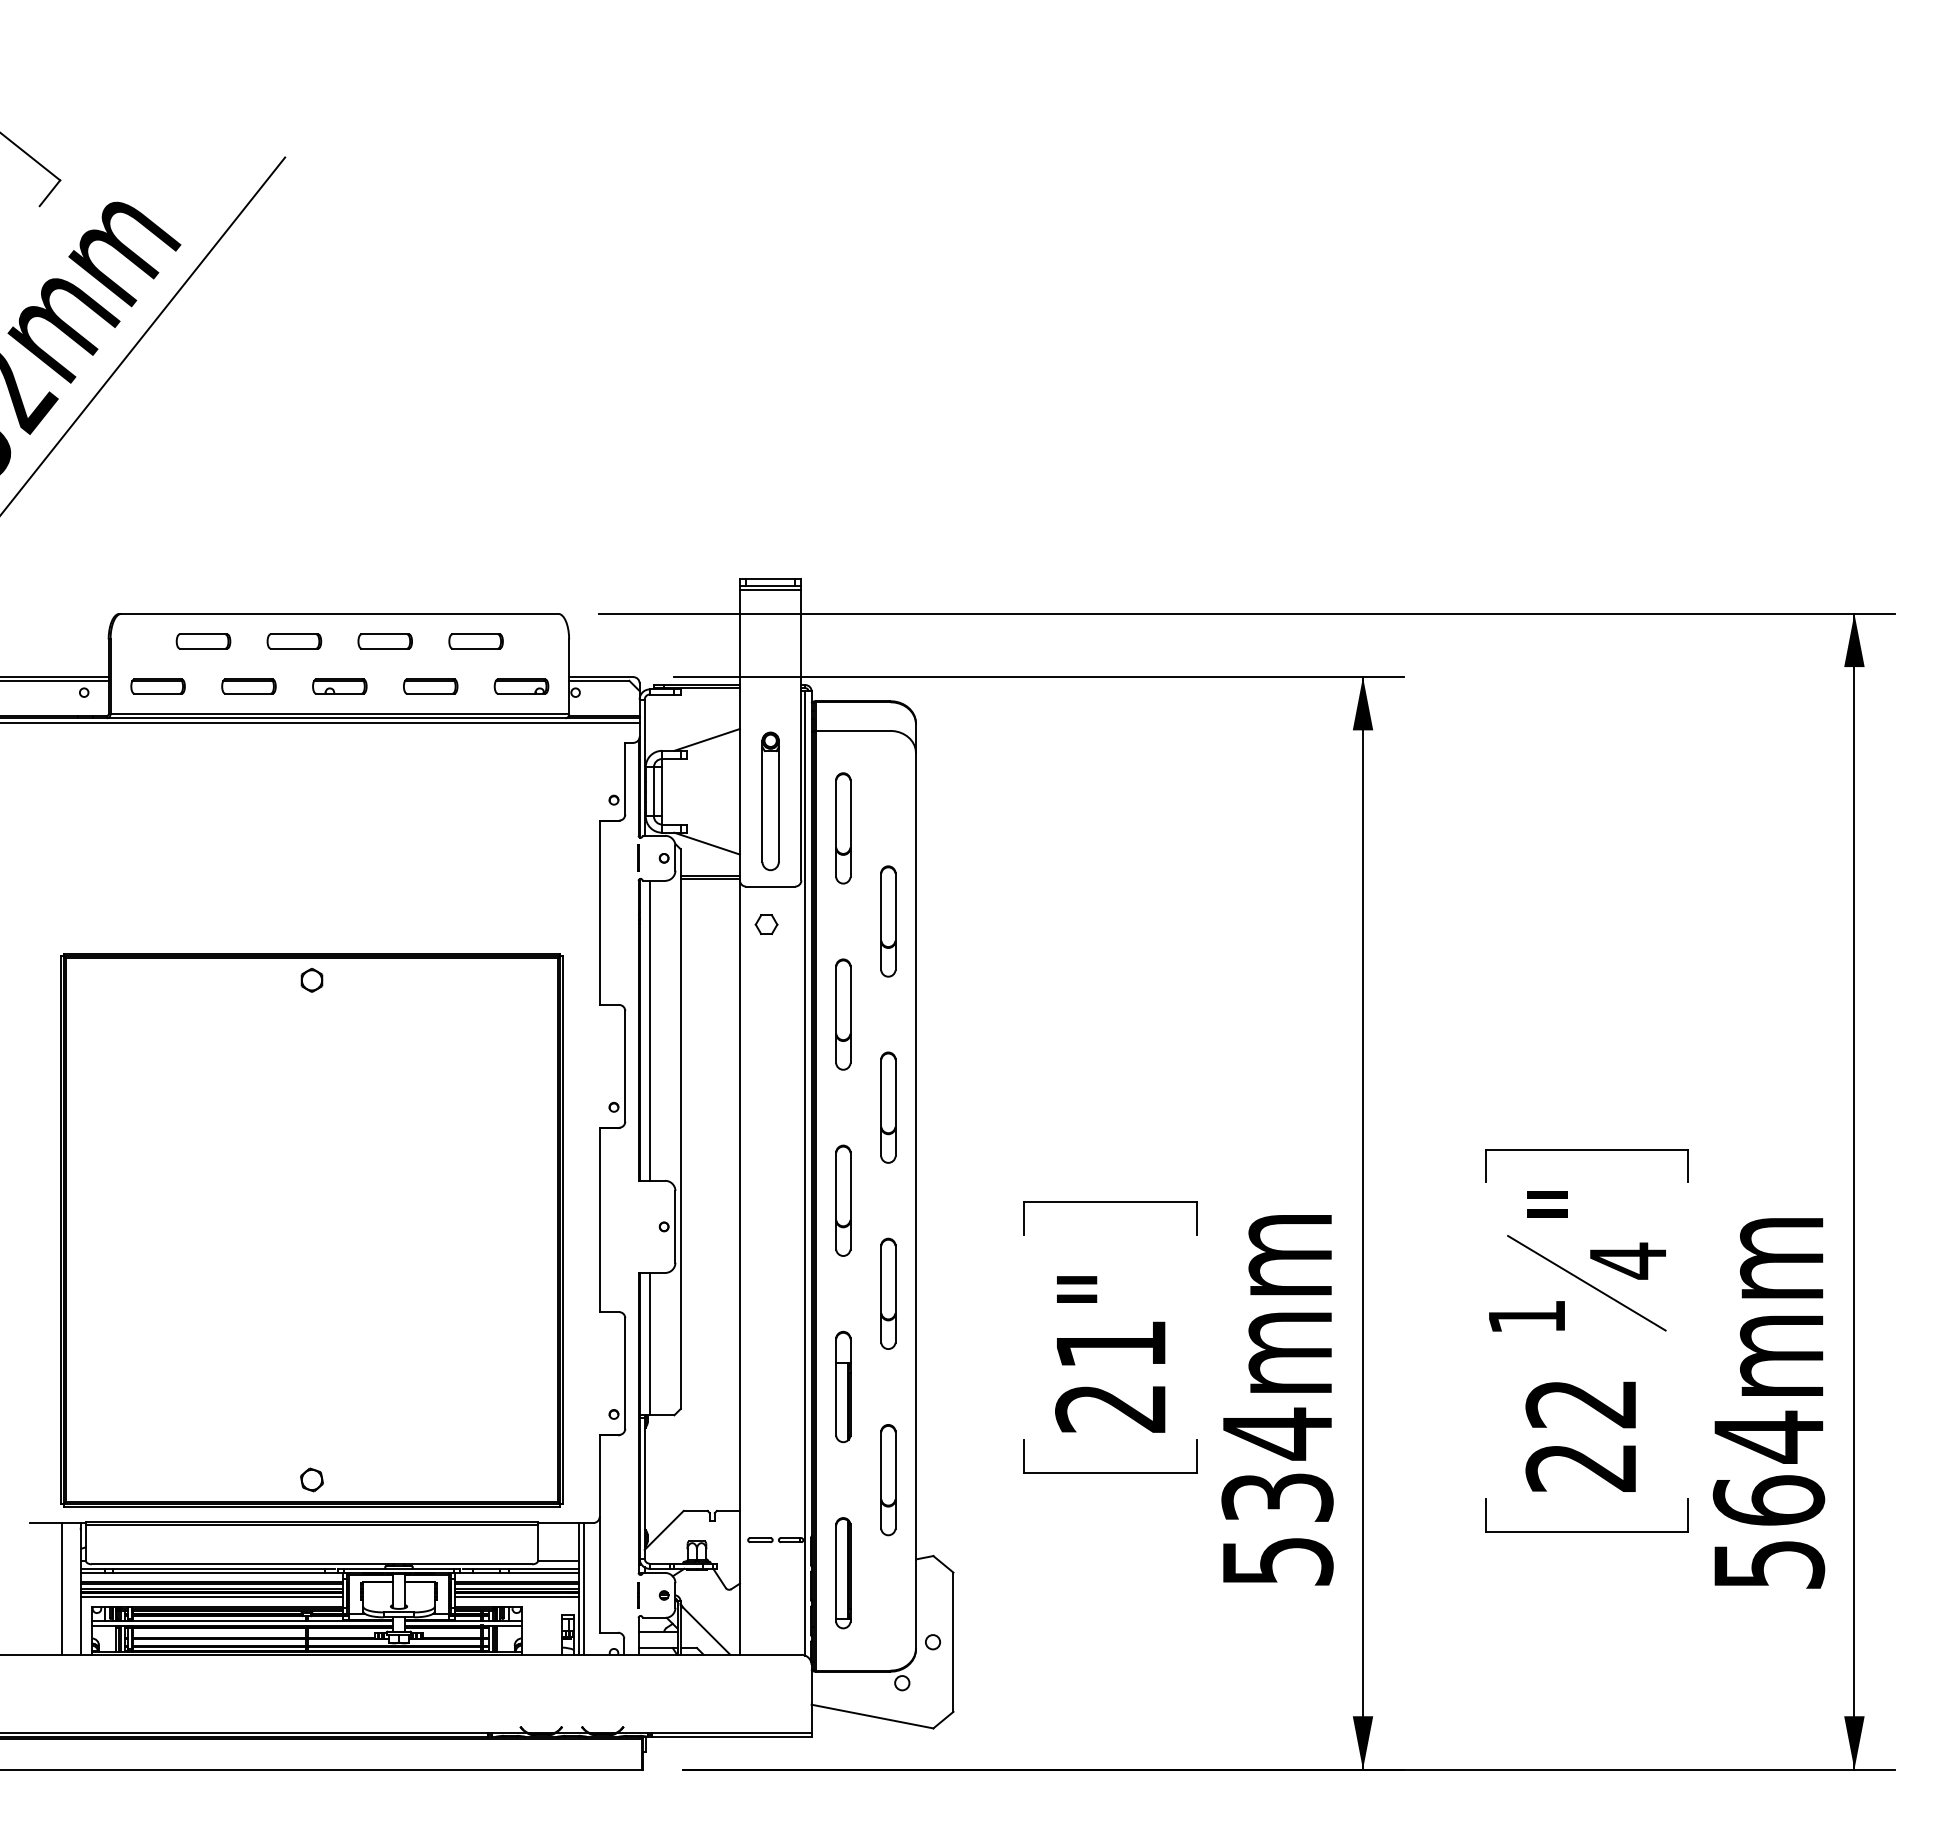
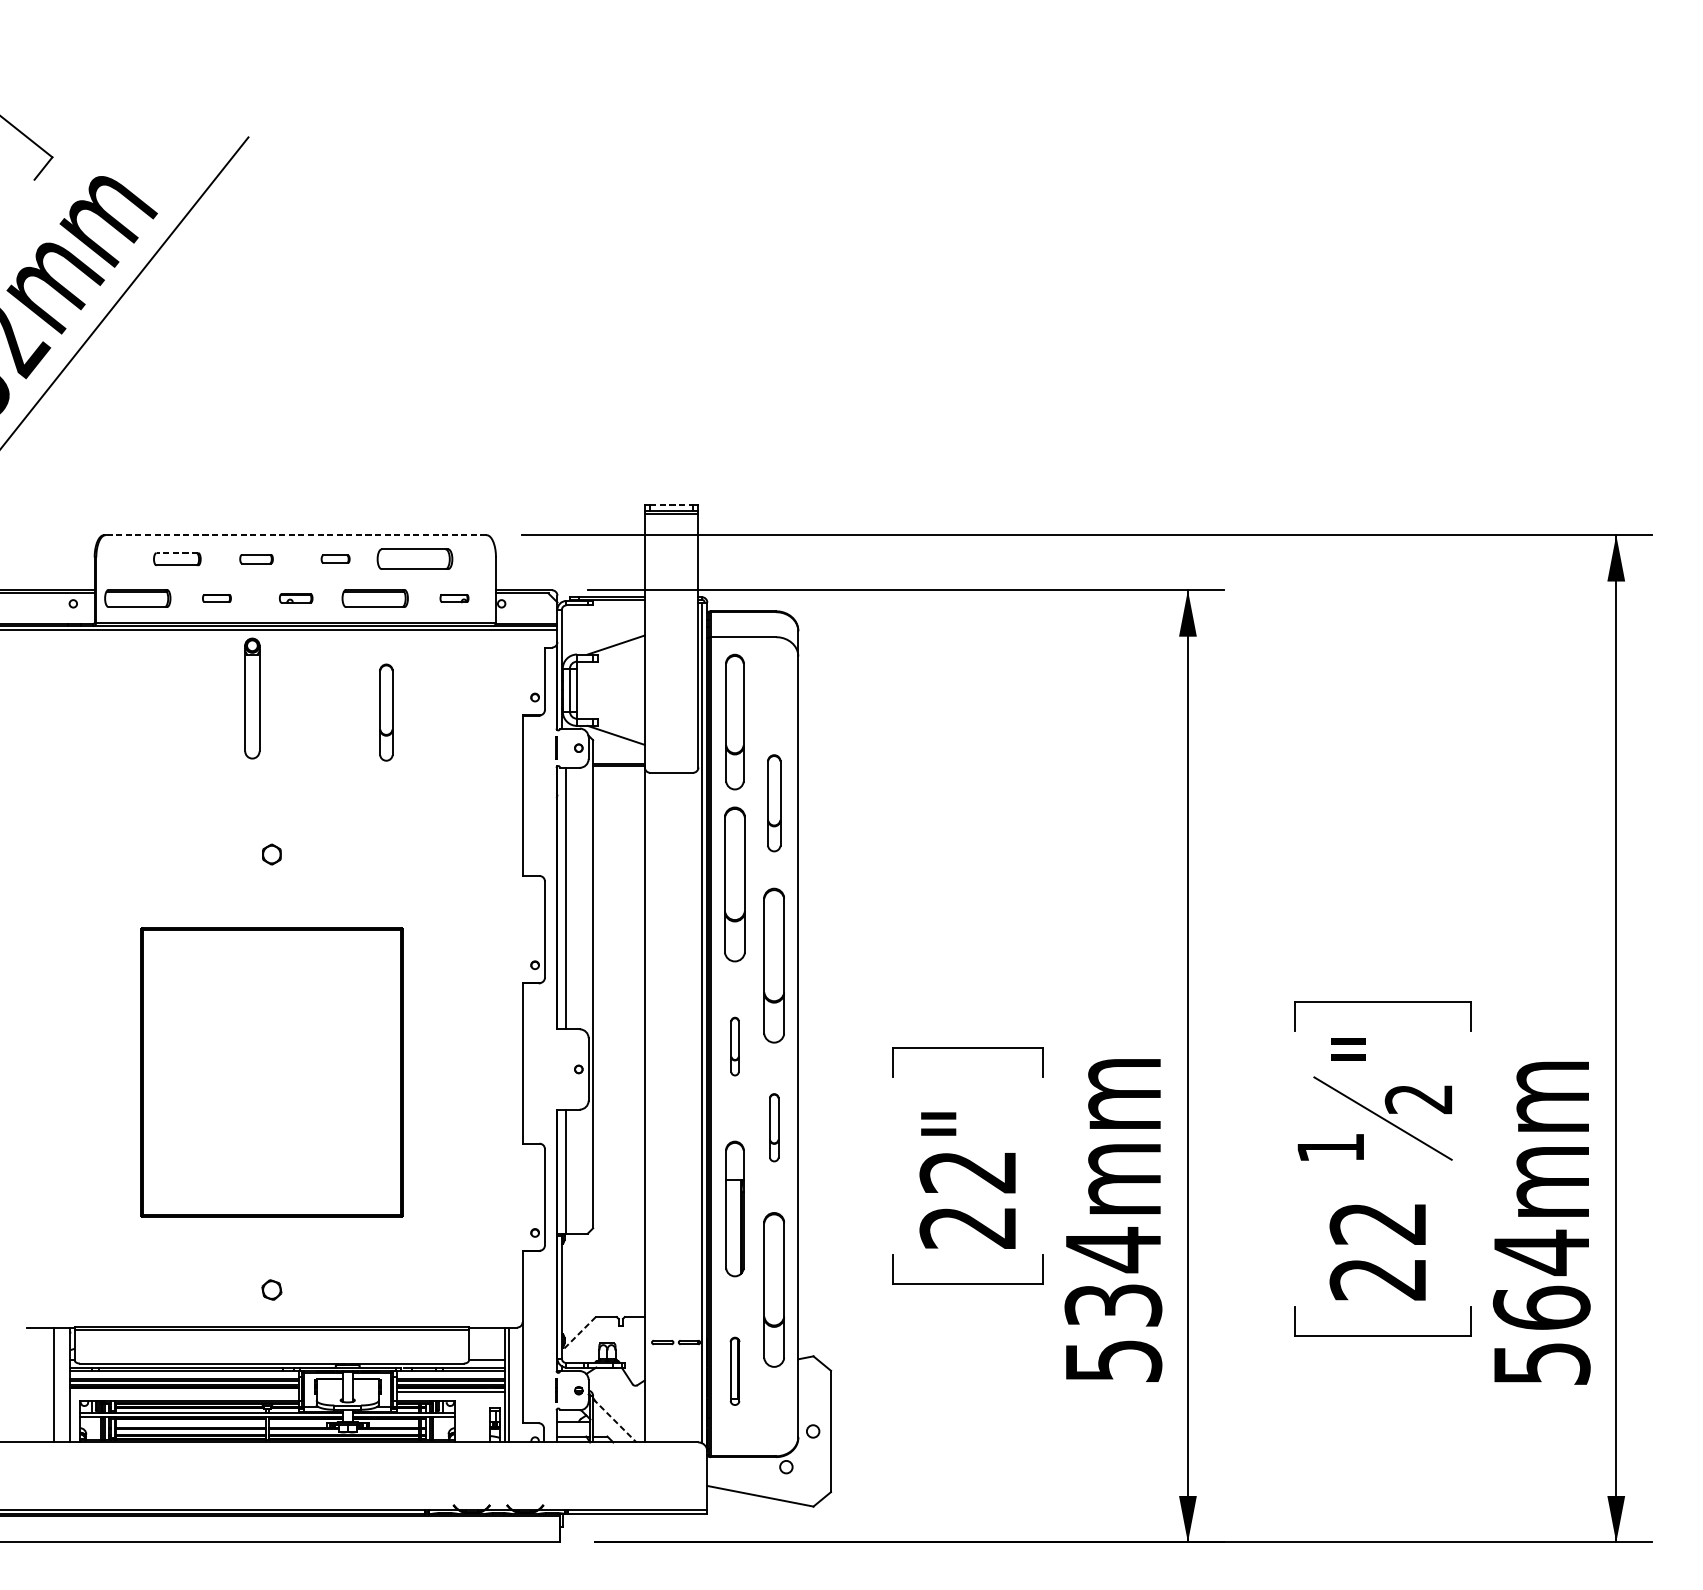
line: (770, 579) -> (671, 505), solid -> dashed
line: (339, 613) -> (295, 534), solid -> dashed
line: (203, 634) -> (177, 553), solid -> dashed
part: (294, 641) -> (256, 559), size x0.7
part: (384, 641) -> (335, 559), size x0.6
part: (475, 641) -> (414, 559), size x1.6
part: (157, 686) -> (137, 598), size x1.4
part: (248, 686) -> (216, 598), size x0.6
part: (339, 686) -> (295, 598), size x0.7
part: (430, 686) -> (375, 598), size x1.4
part: (521, 686) -> (454, 598), size x0.6
part: (770, 801) -> (252, 698), moved
part: (443, 817) -> (386, 712), added
part: (843, 828) -> (735, 722), size x1.4
part: (766, 924) -> (668, 805), removed
part: (843, 1014) -> (735, 884), size x1.6
part: (888, 1107) -> (774, 965), size x1.6
part: (843, 1200) -> (735, 1046), size x0.6
part: (311, 1230) -> (271, 1072), size x0.6
text: (1626, 1260) -> (1417, 1098), 4 -> 2
part: (888, 1293) -> (774, 1127), size x0.7
text: (1110, 1344) -> (967, 1171), 21" -> 22"
part: (843, 1386) -> (735, 1208), size x1.4
part: (888, 1480) -> (774, 1290), size x1.6
line: (664, 1530) -> (579, 1334), solid -> dashed
part: (843, 1573) -> (735, 1371), size x0.7
line: (211, 1597) -> (184, 1392), removed
line: (705, 1630) -> (614, 1421), solid -> dashed

